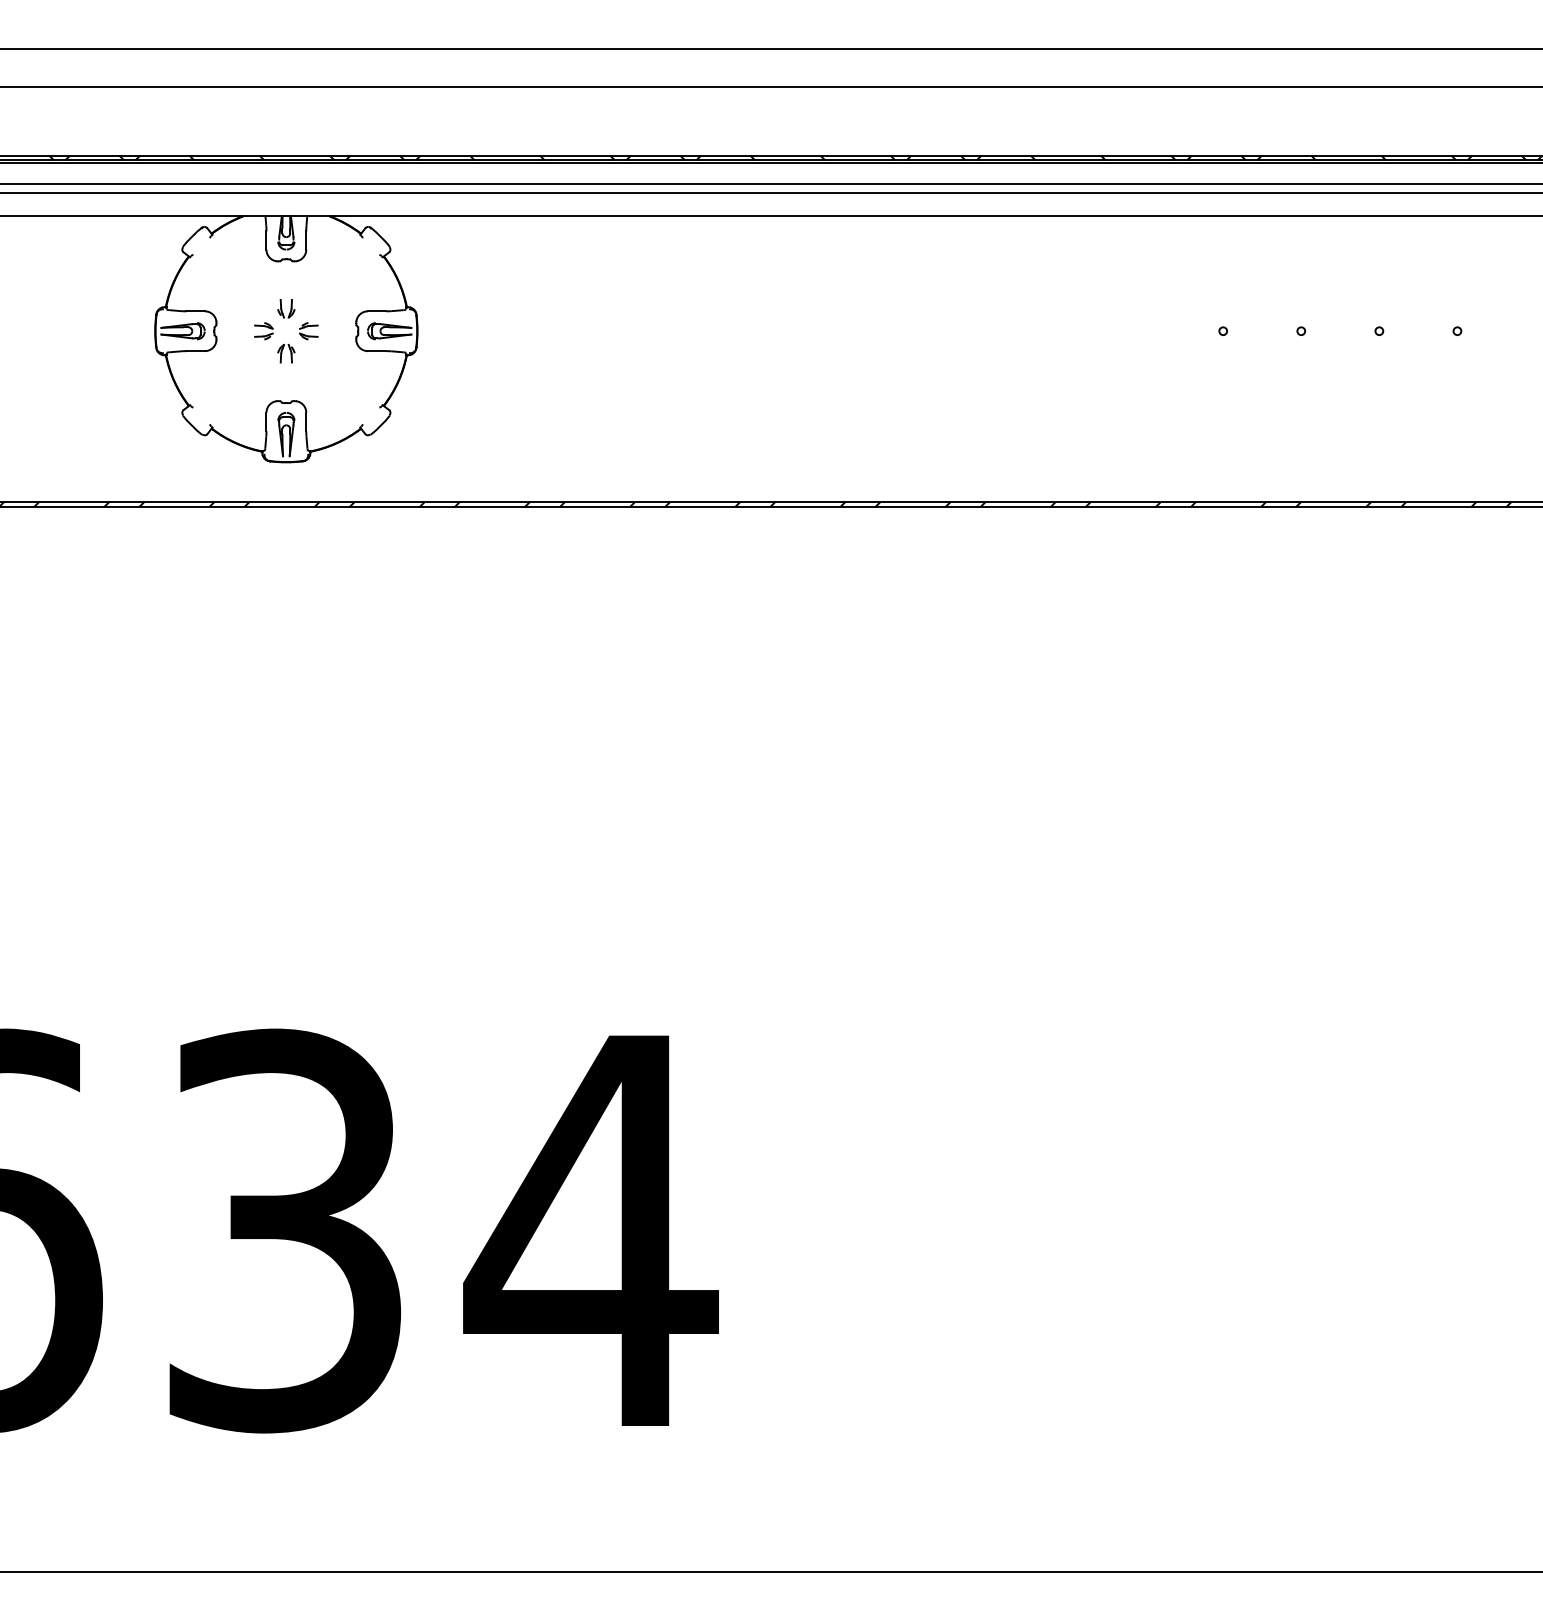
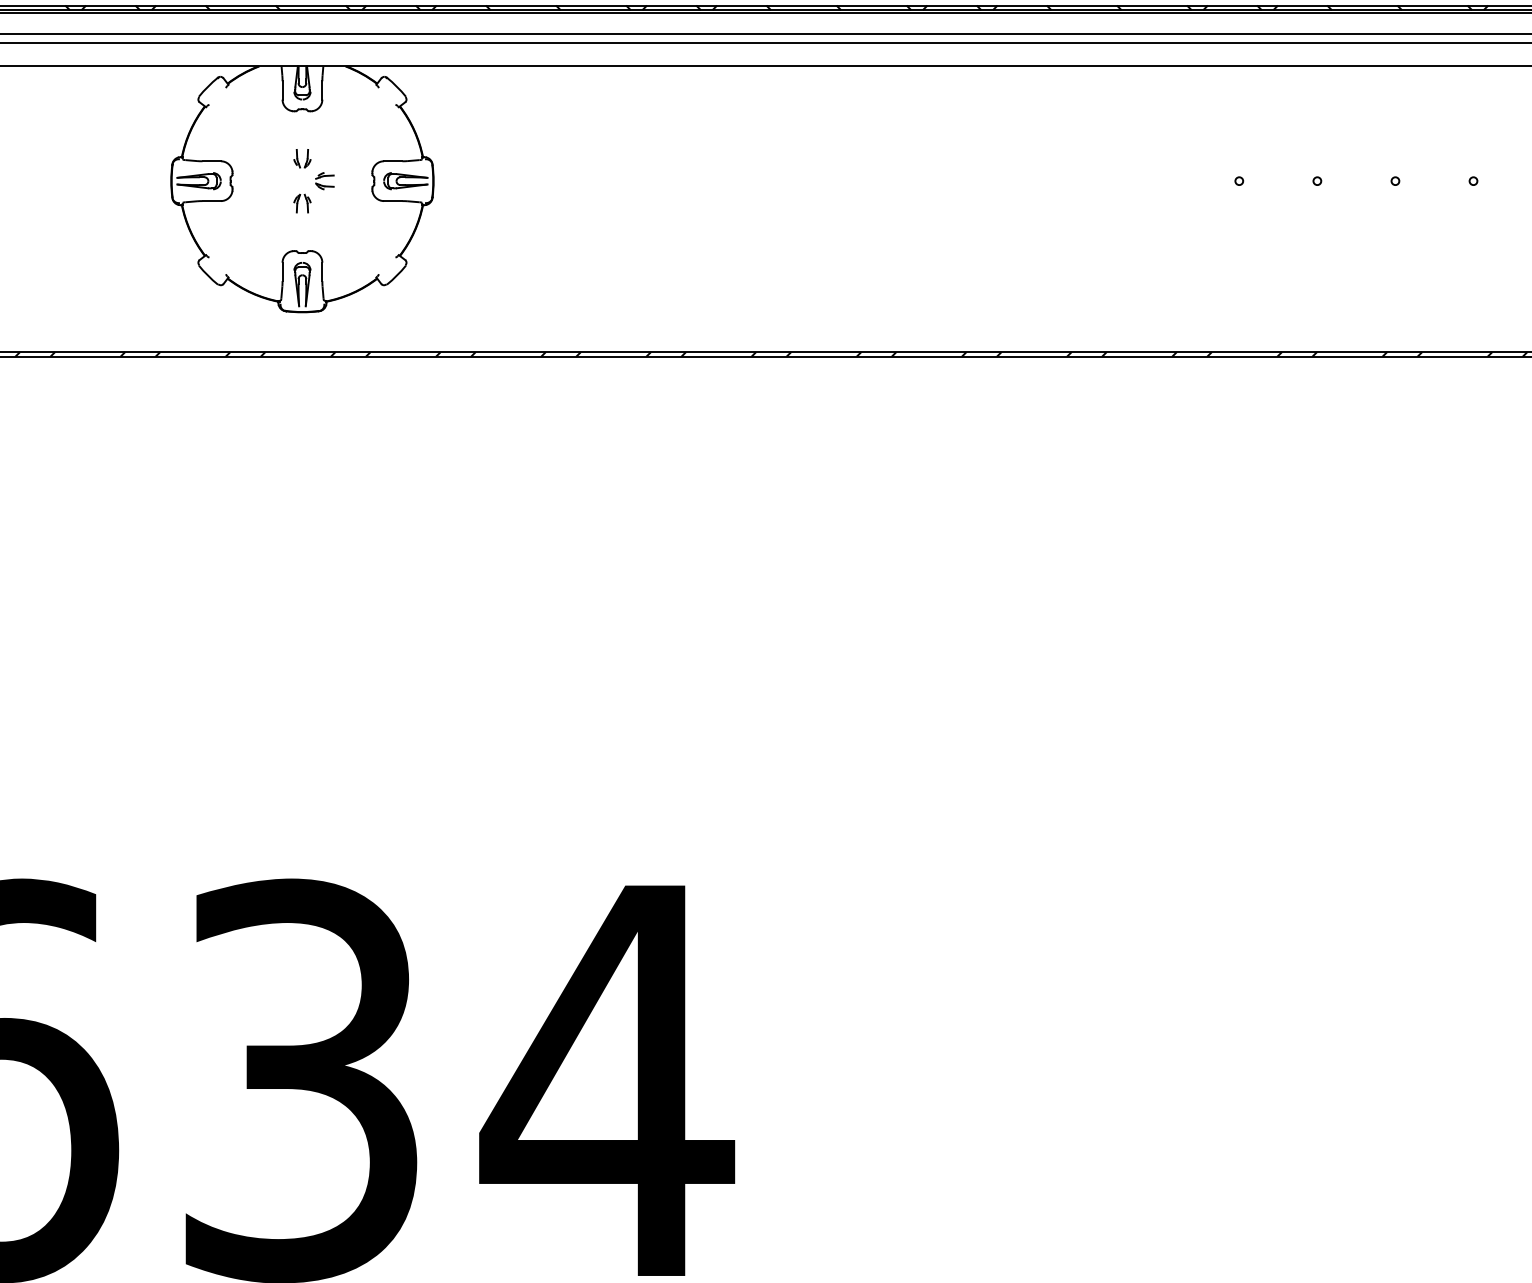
part: (263, 331) -> (279, 181), removed

